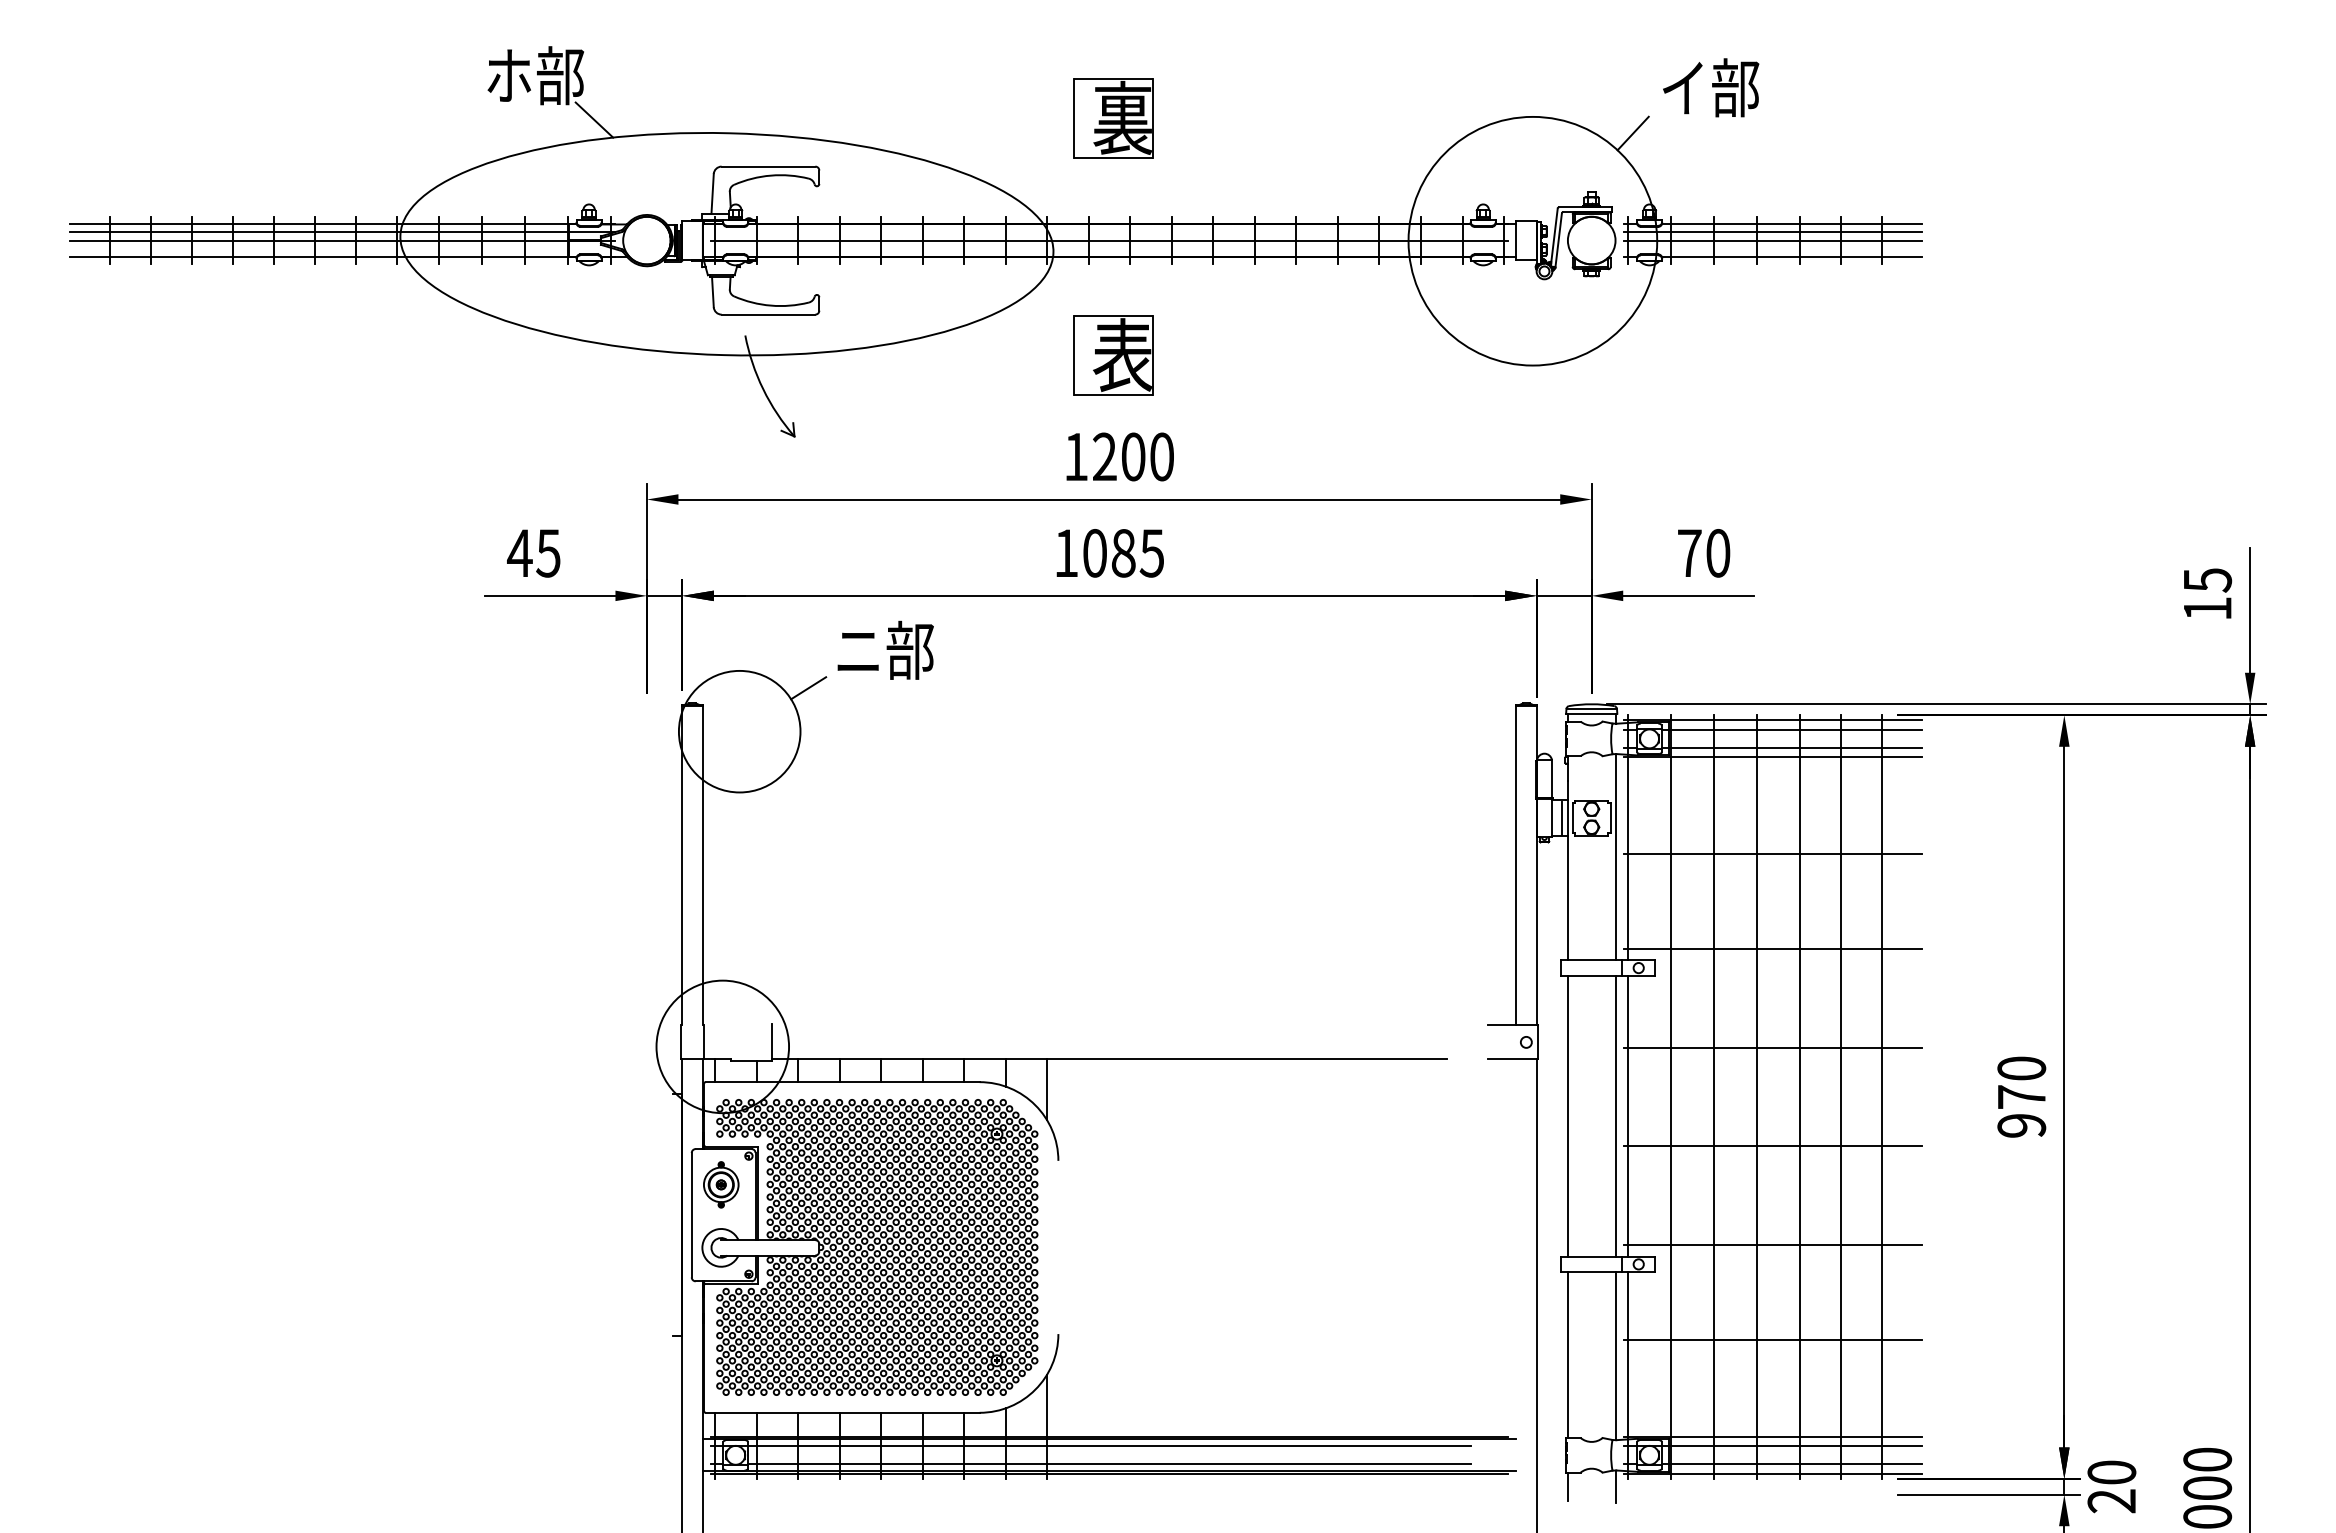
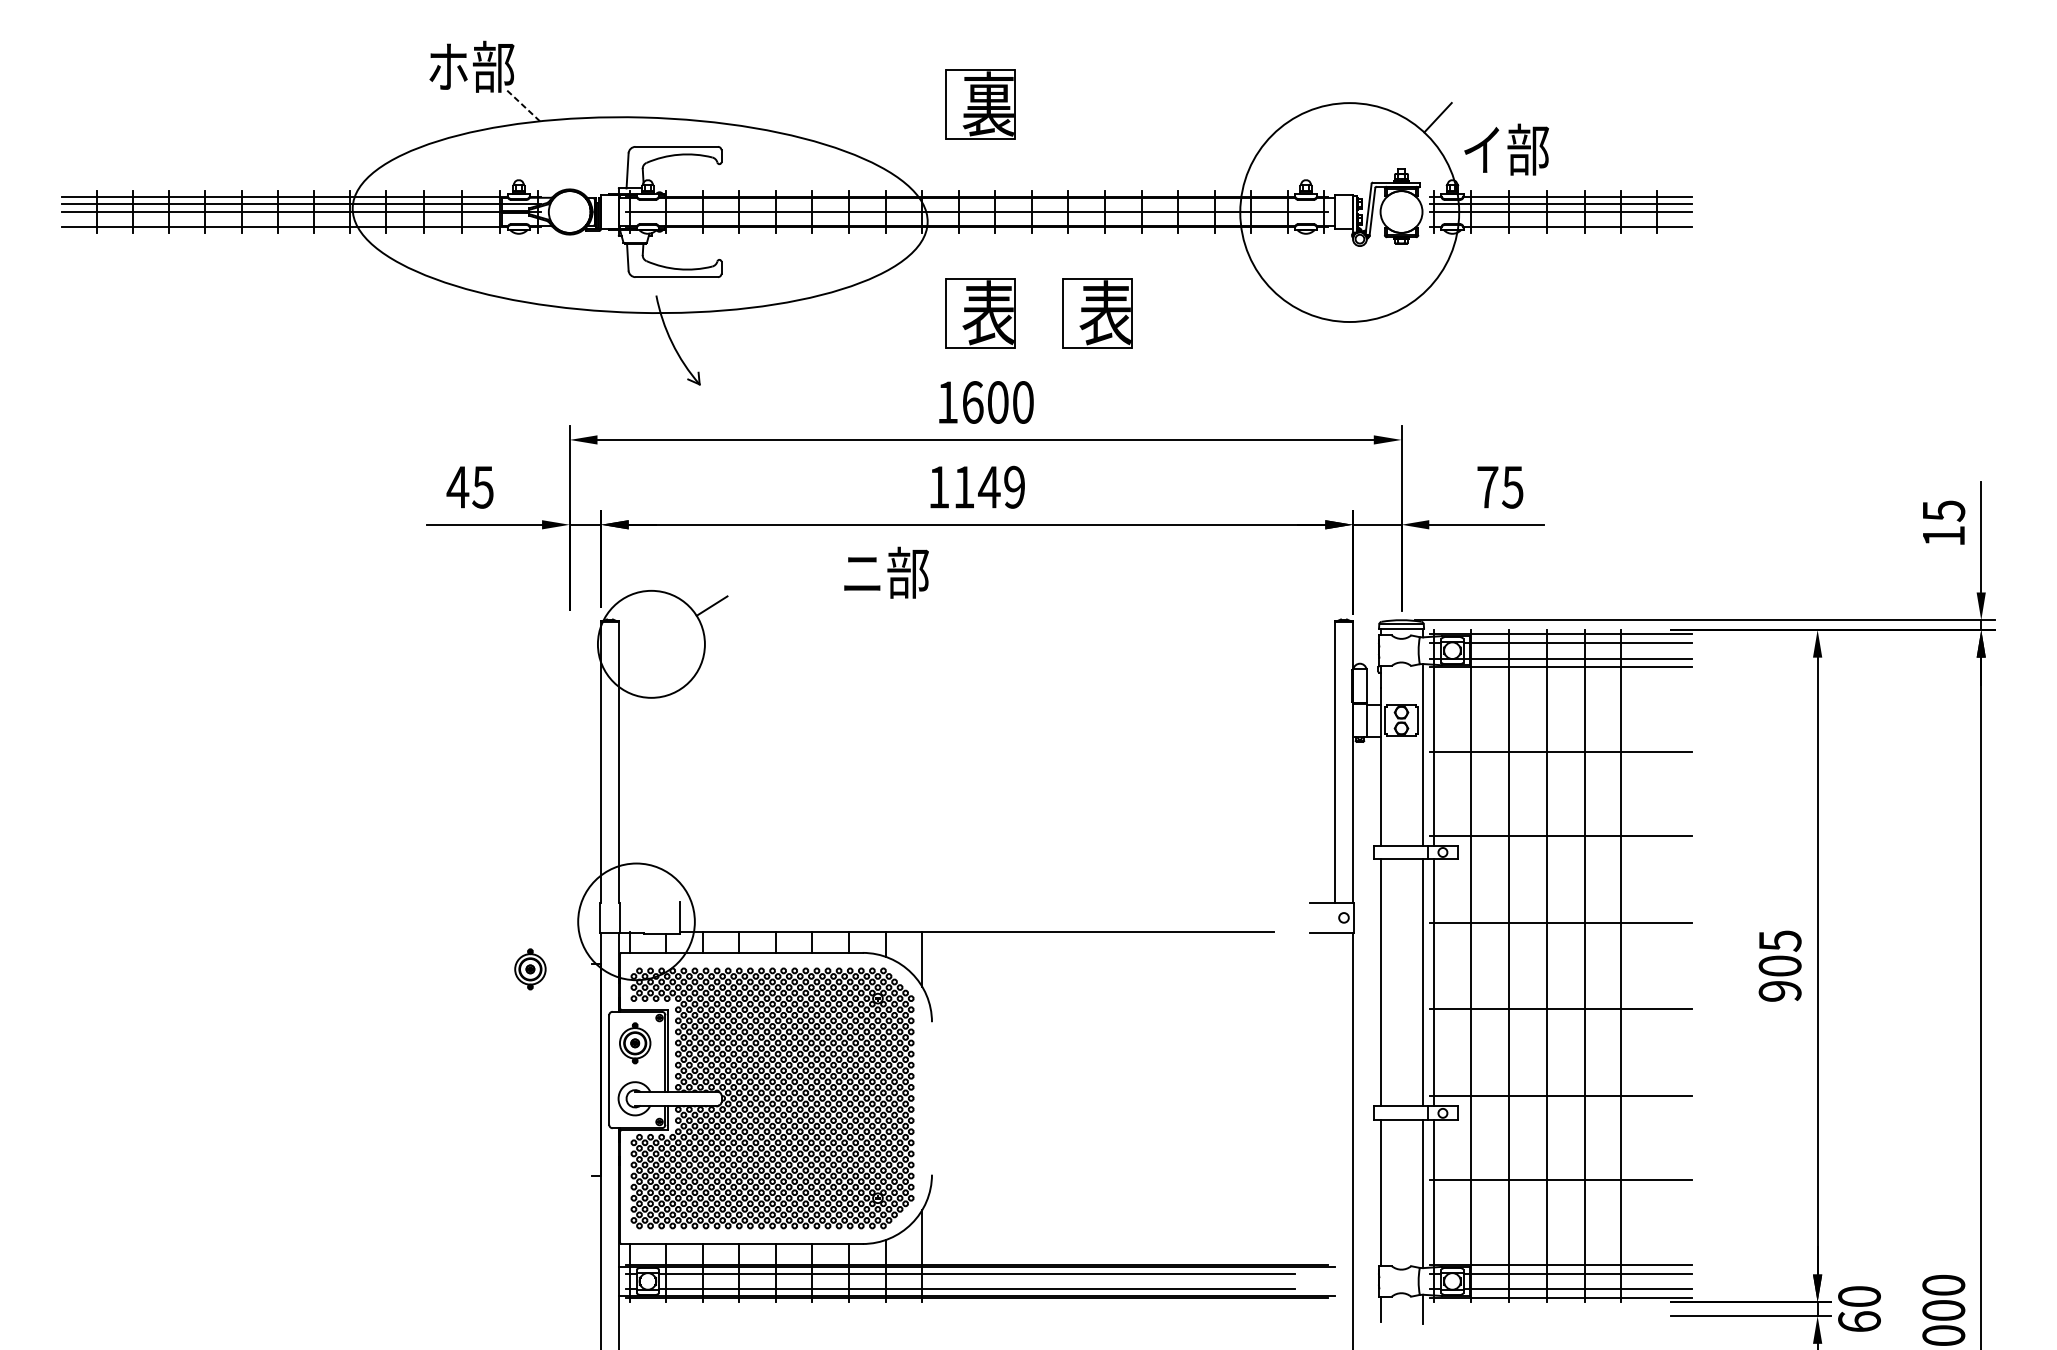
text: (1711, 87) -> (1506, 149), moved
line: (594, 120) -> (523, 106), solid -> dashed
part: (1246, 355) -> (1097, 313), added
text: (1105, 456) -> (973, 402), 1200 -> 1600
text: (1123, 553) -> (989, 487), 1085 -> 1149
text: (1717, 553) -> (1512, 487), 70 -> 75
text: (885, 649) -> (886, 571), moved
line: (1562, 817) -> (1375, 719), removed
text: (2021, 1082) -> (1779, 953), 970 -> 905
line: (1882, 1096) -> (1657, 965), removed
part: (602, 1100) -> (530, 969), added
text: (2111, 1501) -> (1859, 1322), 20 -> 60

